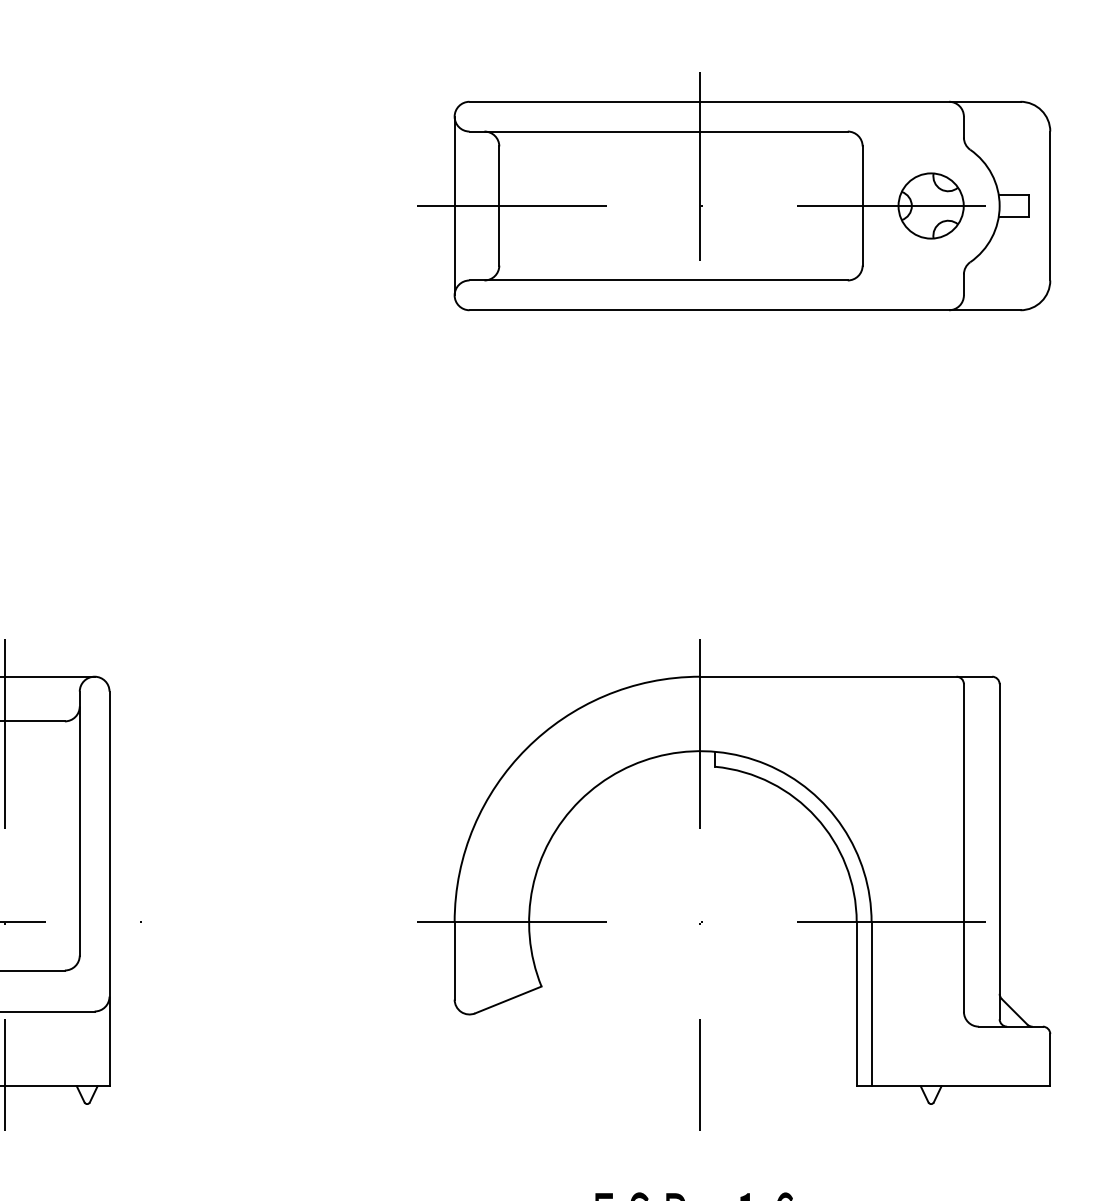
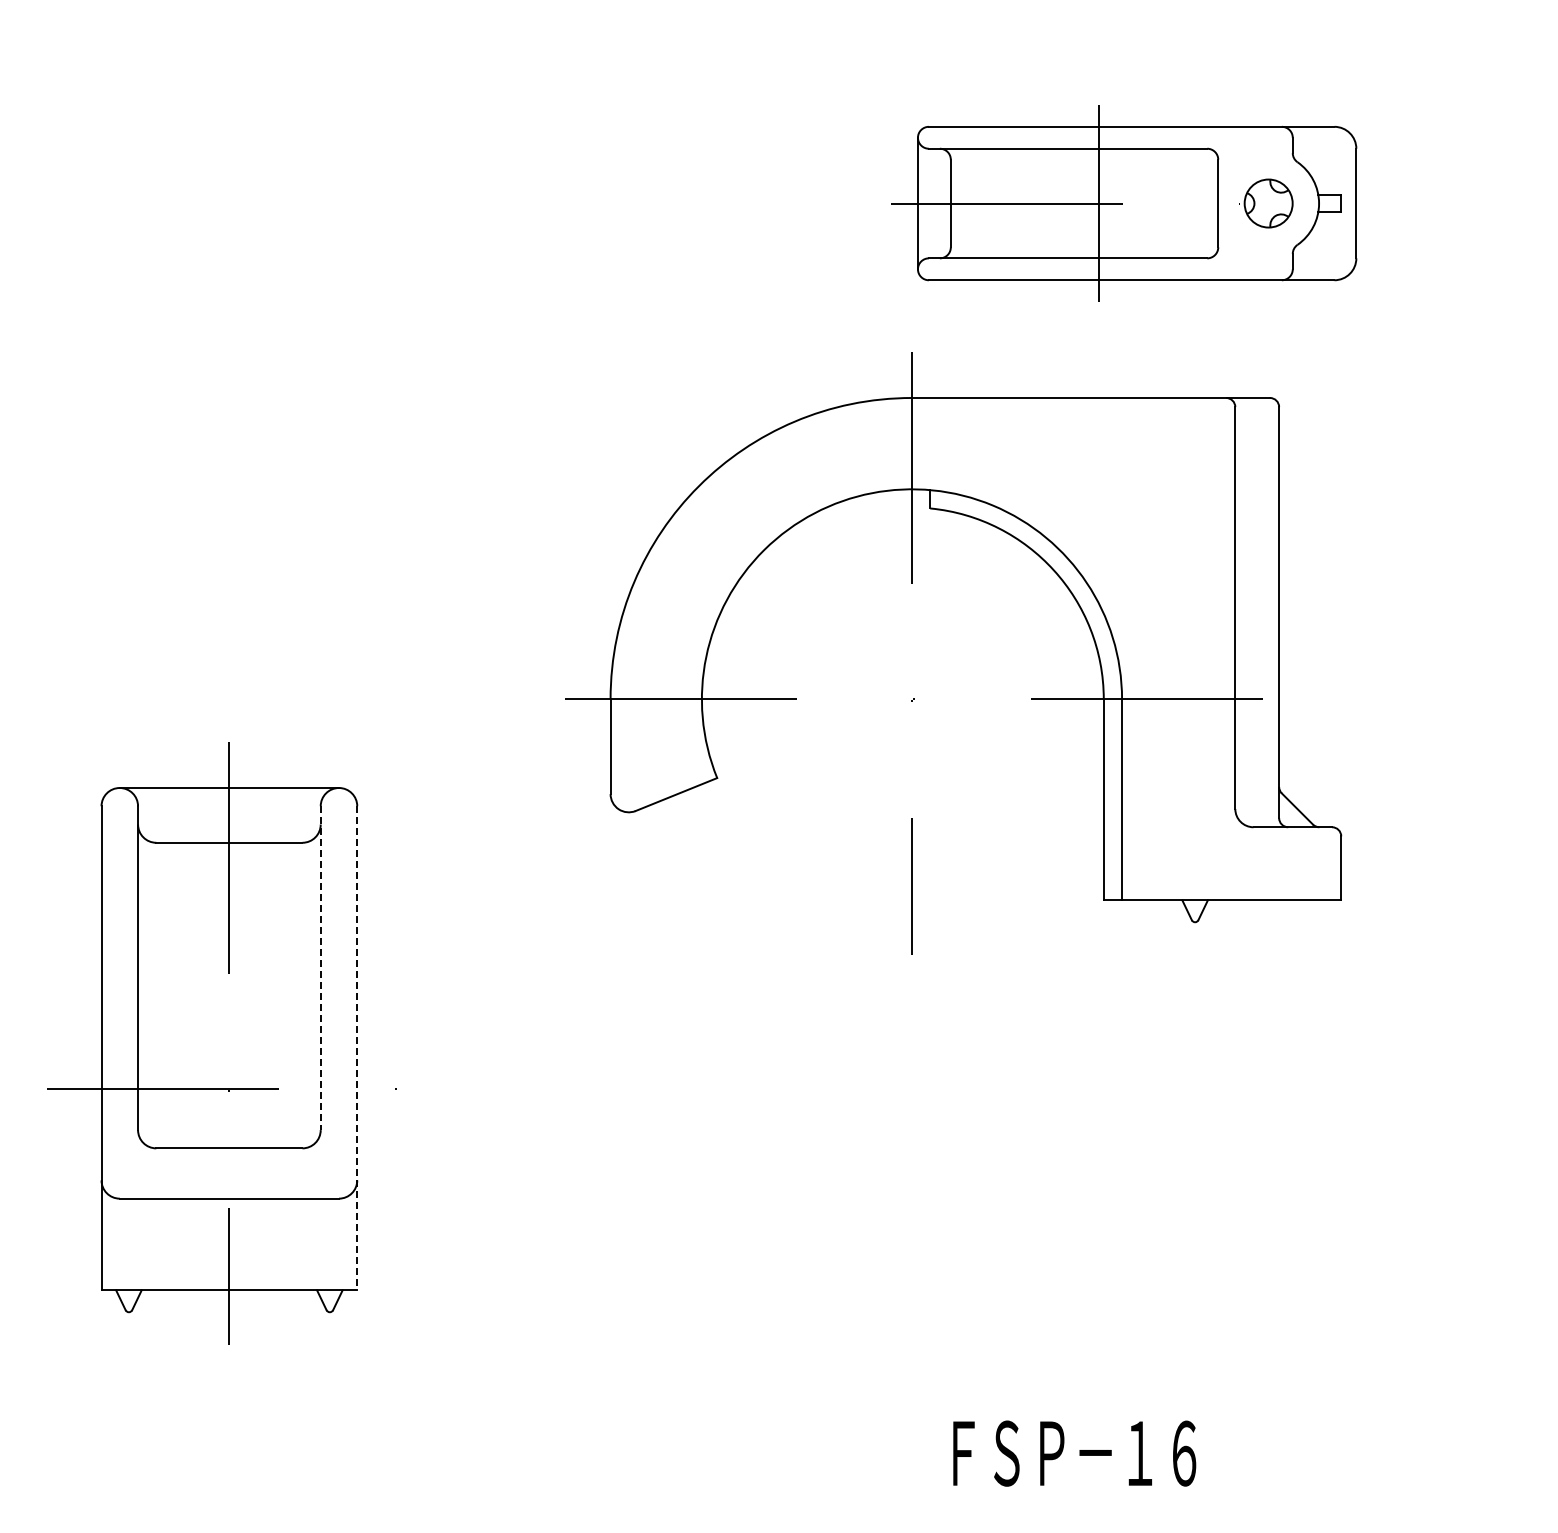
part: (734, 191) -> (1123, 192), size x0.6
line: (79, 823) -> (320, 968), solid -> dashed
line: (109, 889) -> (357, 1048), solid -> dashed
part: (702, 921) -> (914, 698), moved

